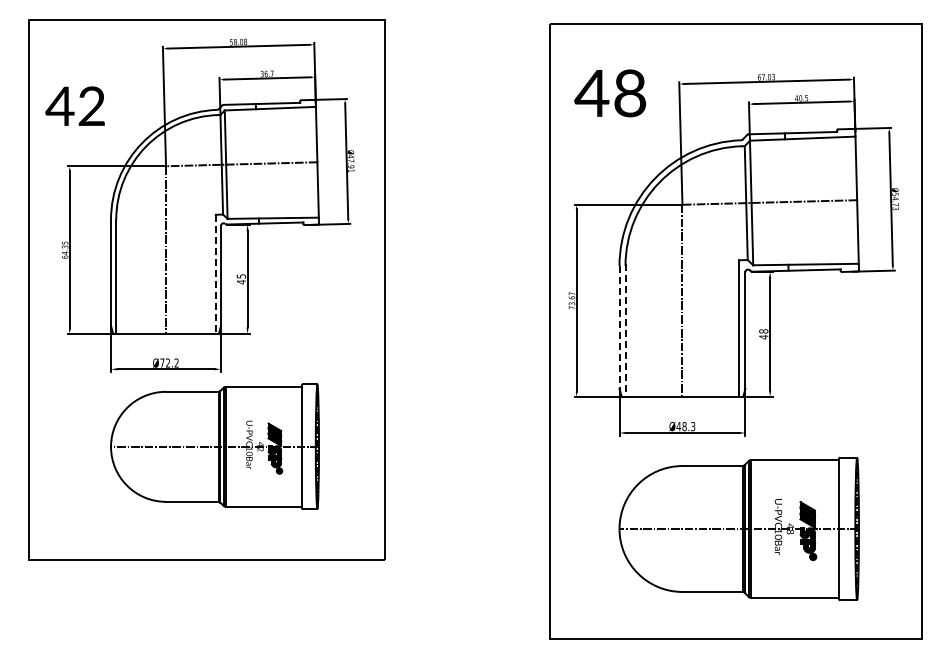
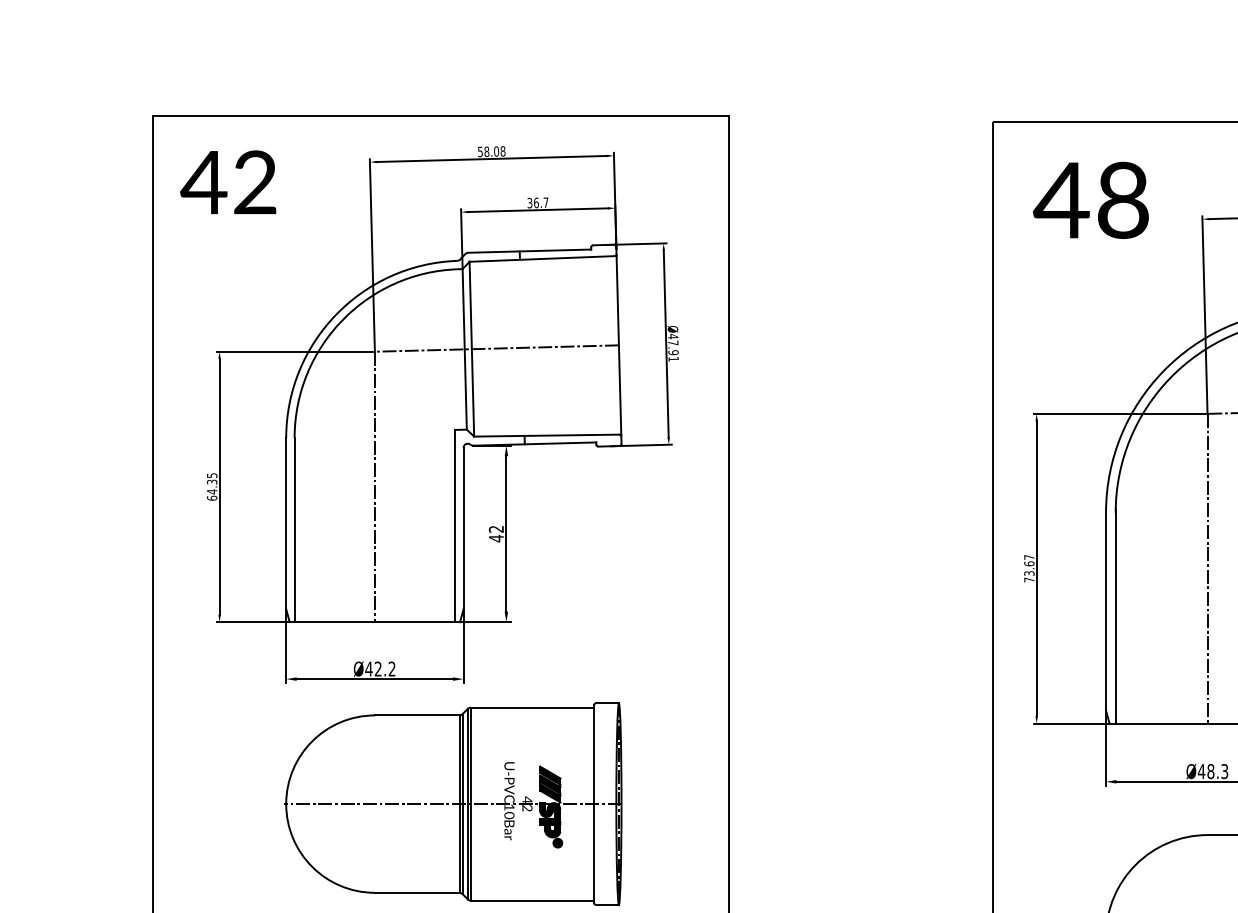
text: (609, 93) -> (1089, 200), moved
text: (74, 105) -> (227, 181), moved
line: (215, 274) -> (454, 526), dashed -> solid
text: (240, 276) -> (494, 529), 45 -> 42
line: (619, 327) -> (1106, 611), dashed -> solid
line: (625, 330) -> (1115, 616), dashed -> solid
text: (162, 362) -> (369, 668), Ø72.2 -> Ø42.2

